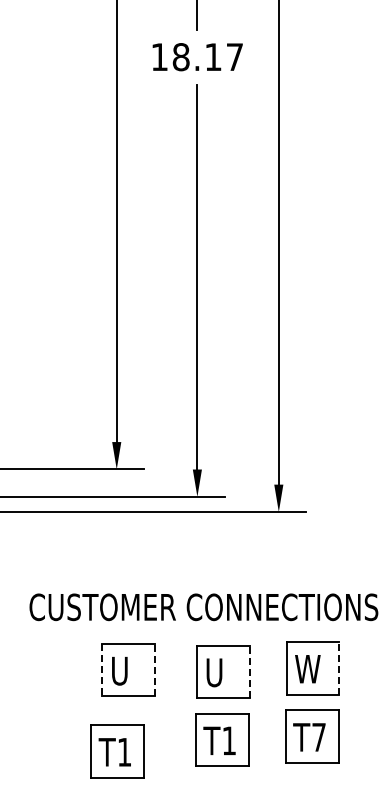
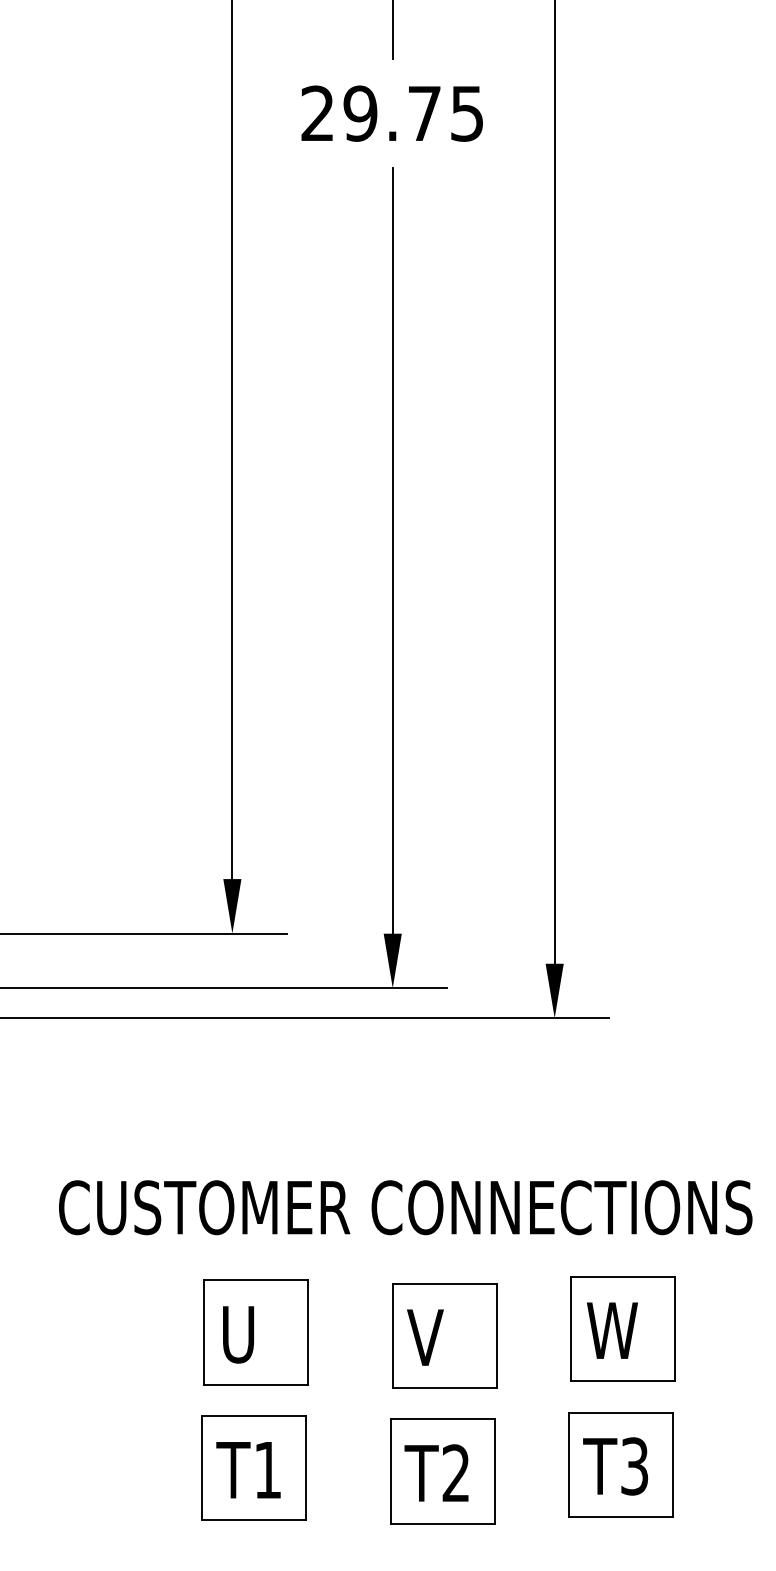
text: (196, 57) -> (390, 114), 18.17 -> 29.75
line: (339, 667) -> (675, 1327), dashed -> solid
line: (154, 669) -> (307, 1331), dashed -> solid
line: (102, 670) -> (204, 1333), dashed -> solid
line: (249, 671) -> (496, 1335), dashed -> solid
text: (213, 672) -> (424, 1337), U -> V
text: (318, 737) -> (633, 1466), T7 -> T3
text: (228, 740) -> (454, 1472), T1 -> T2
part: (117, 751) -> (253, 1468), moved

